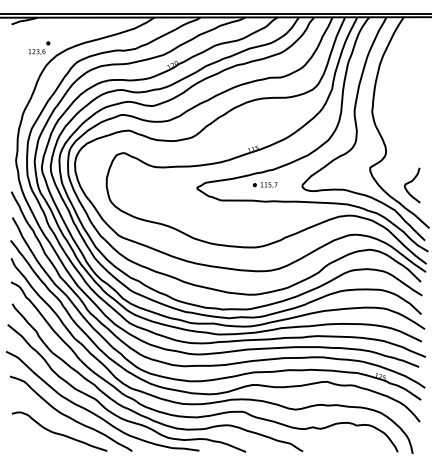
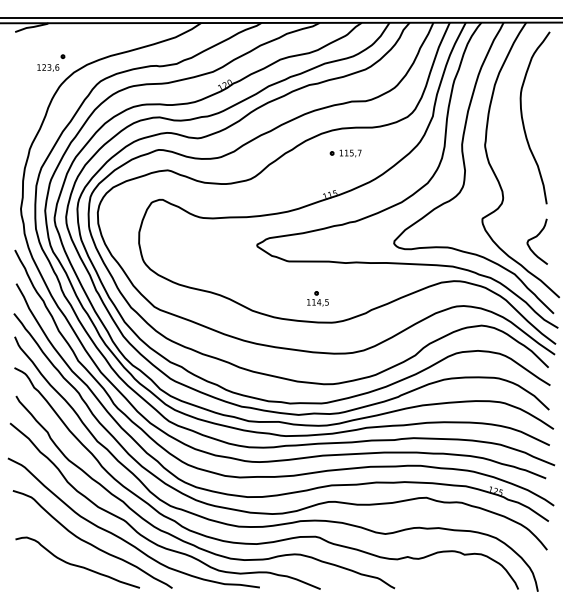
curve: (401, 90) -> (523, 118), added
part: (265, 185) -> (345, 153), moved
part: (243, 228) -> (317, 298), added

